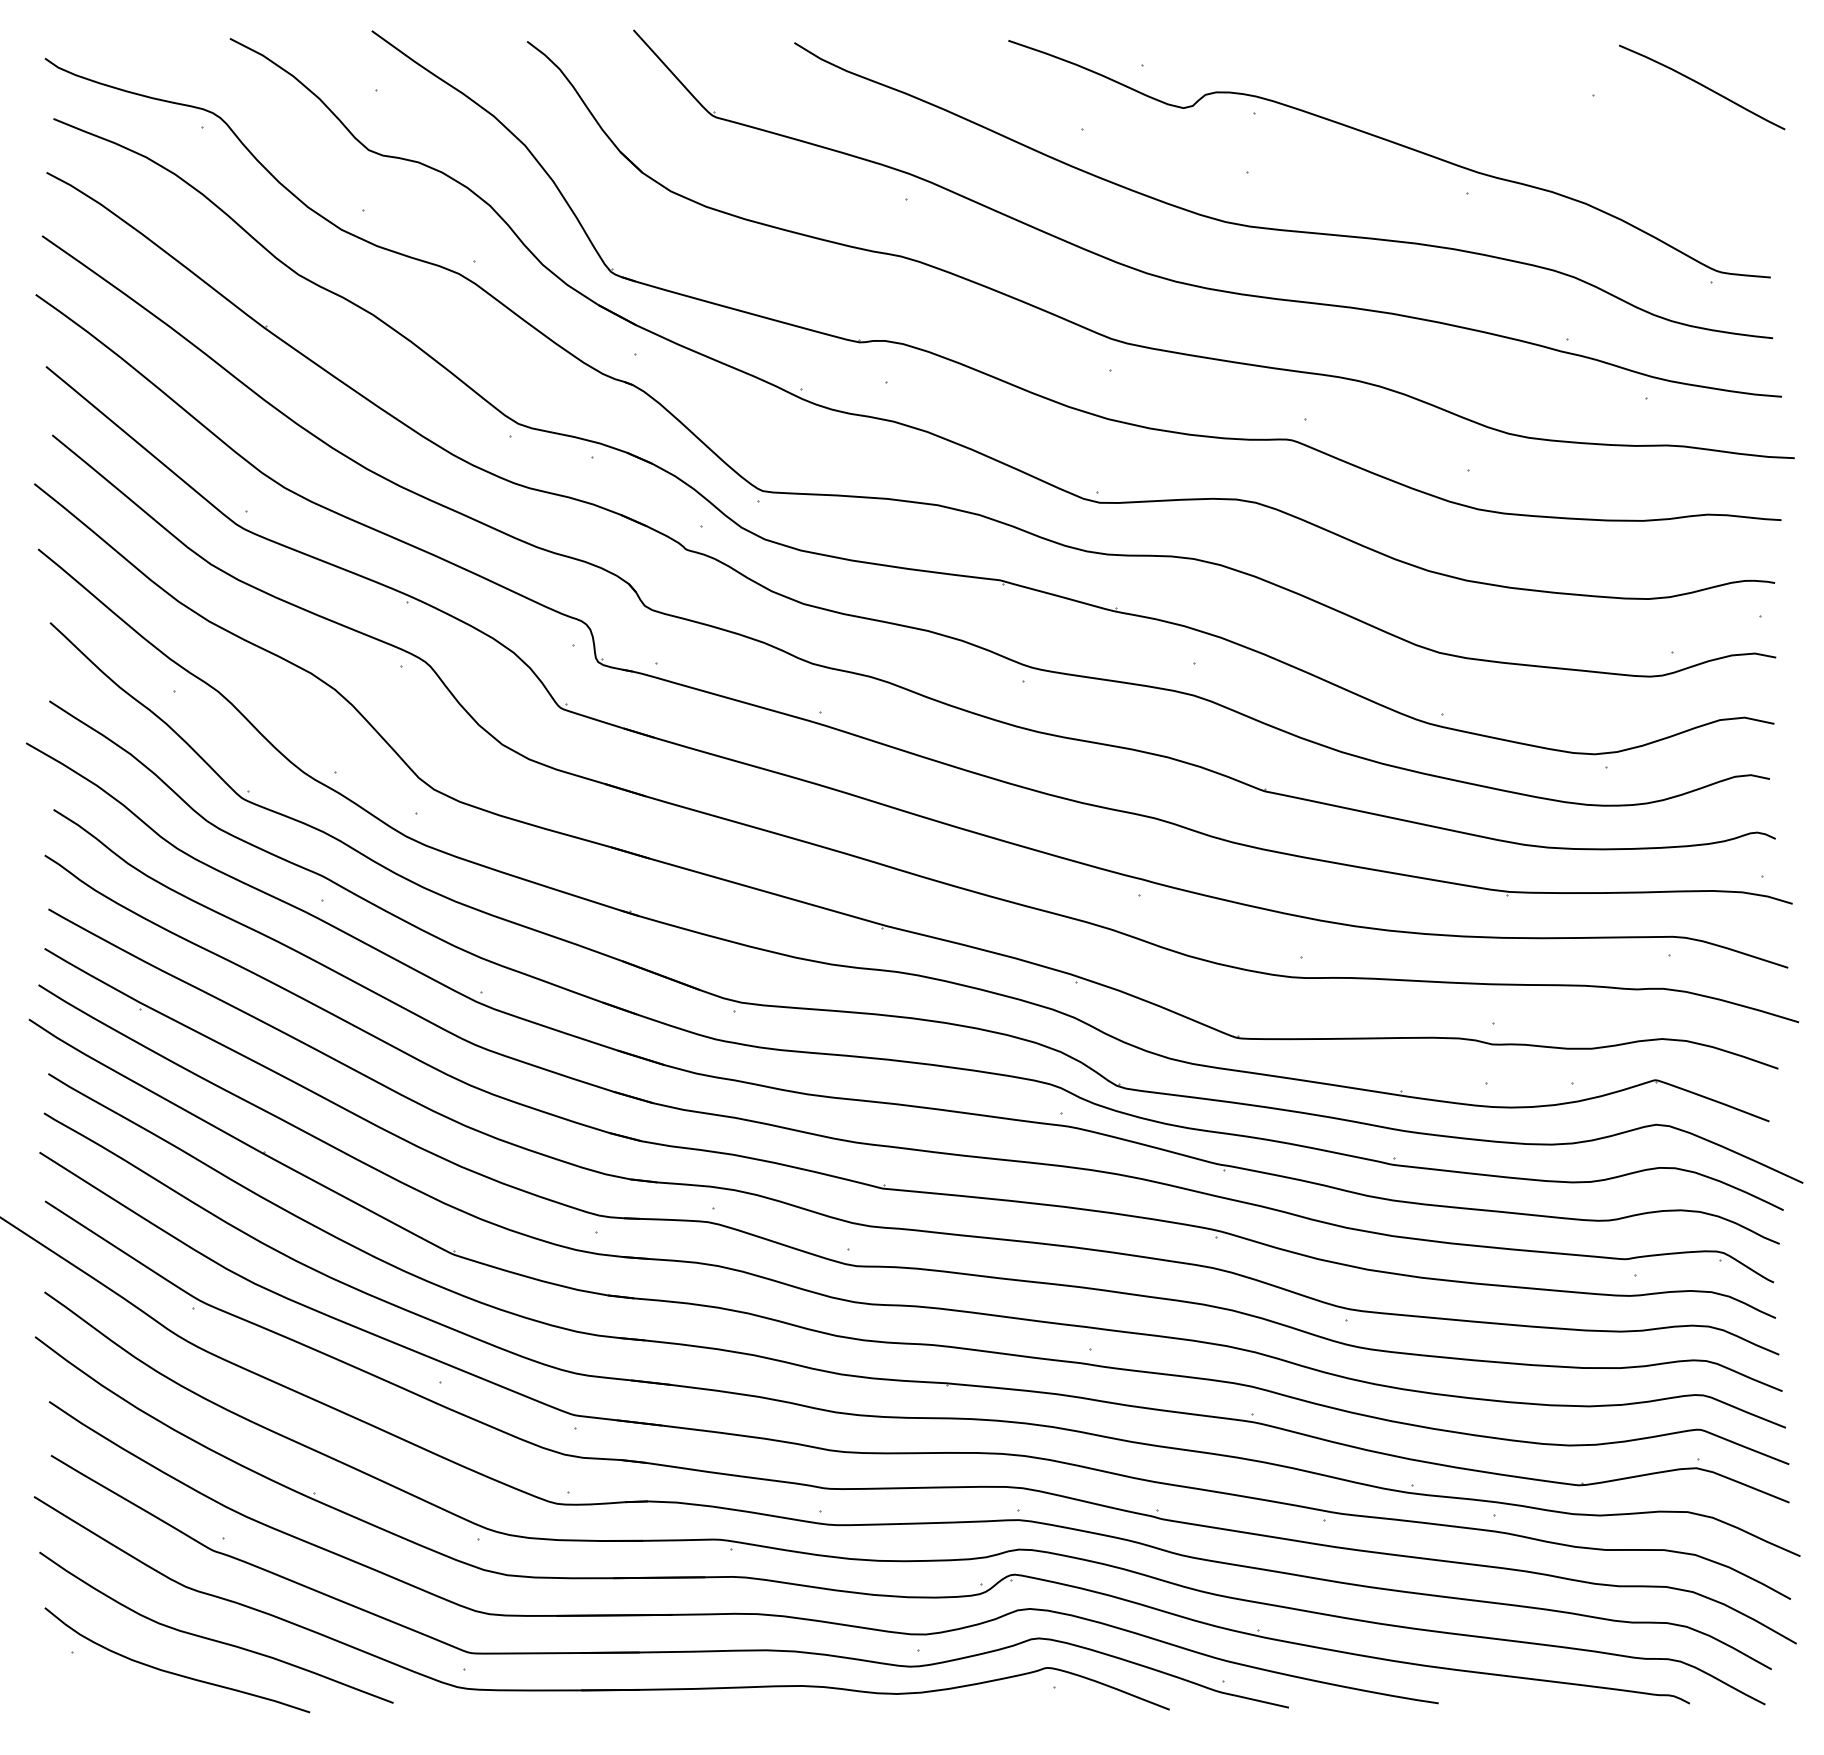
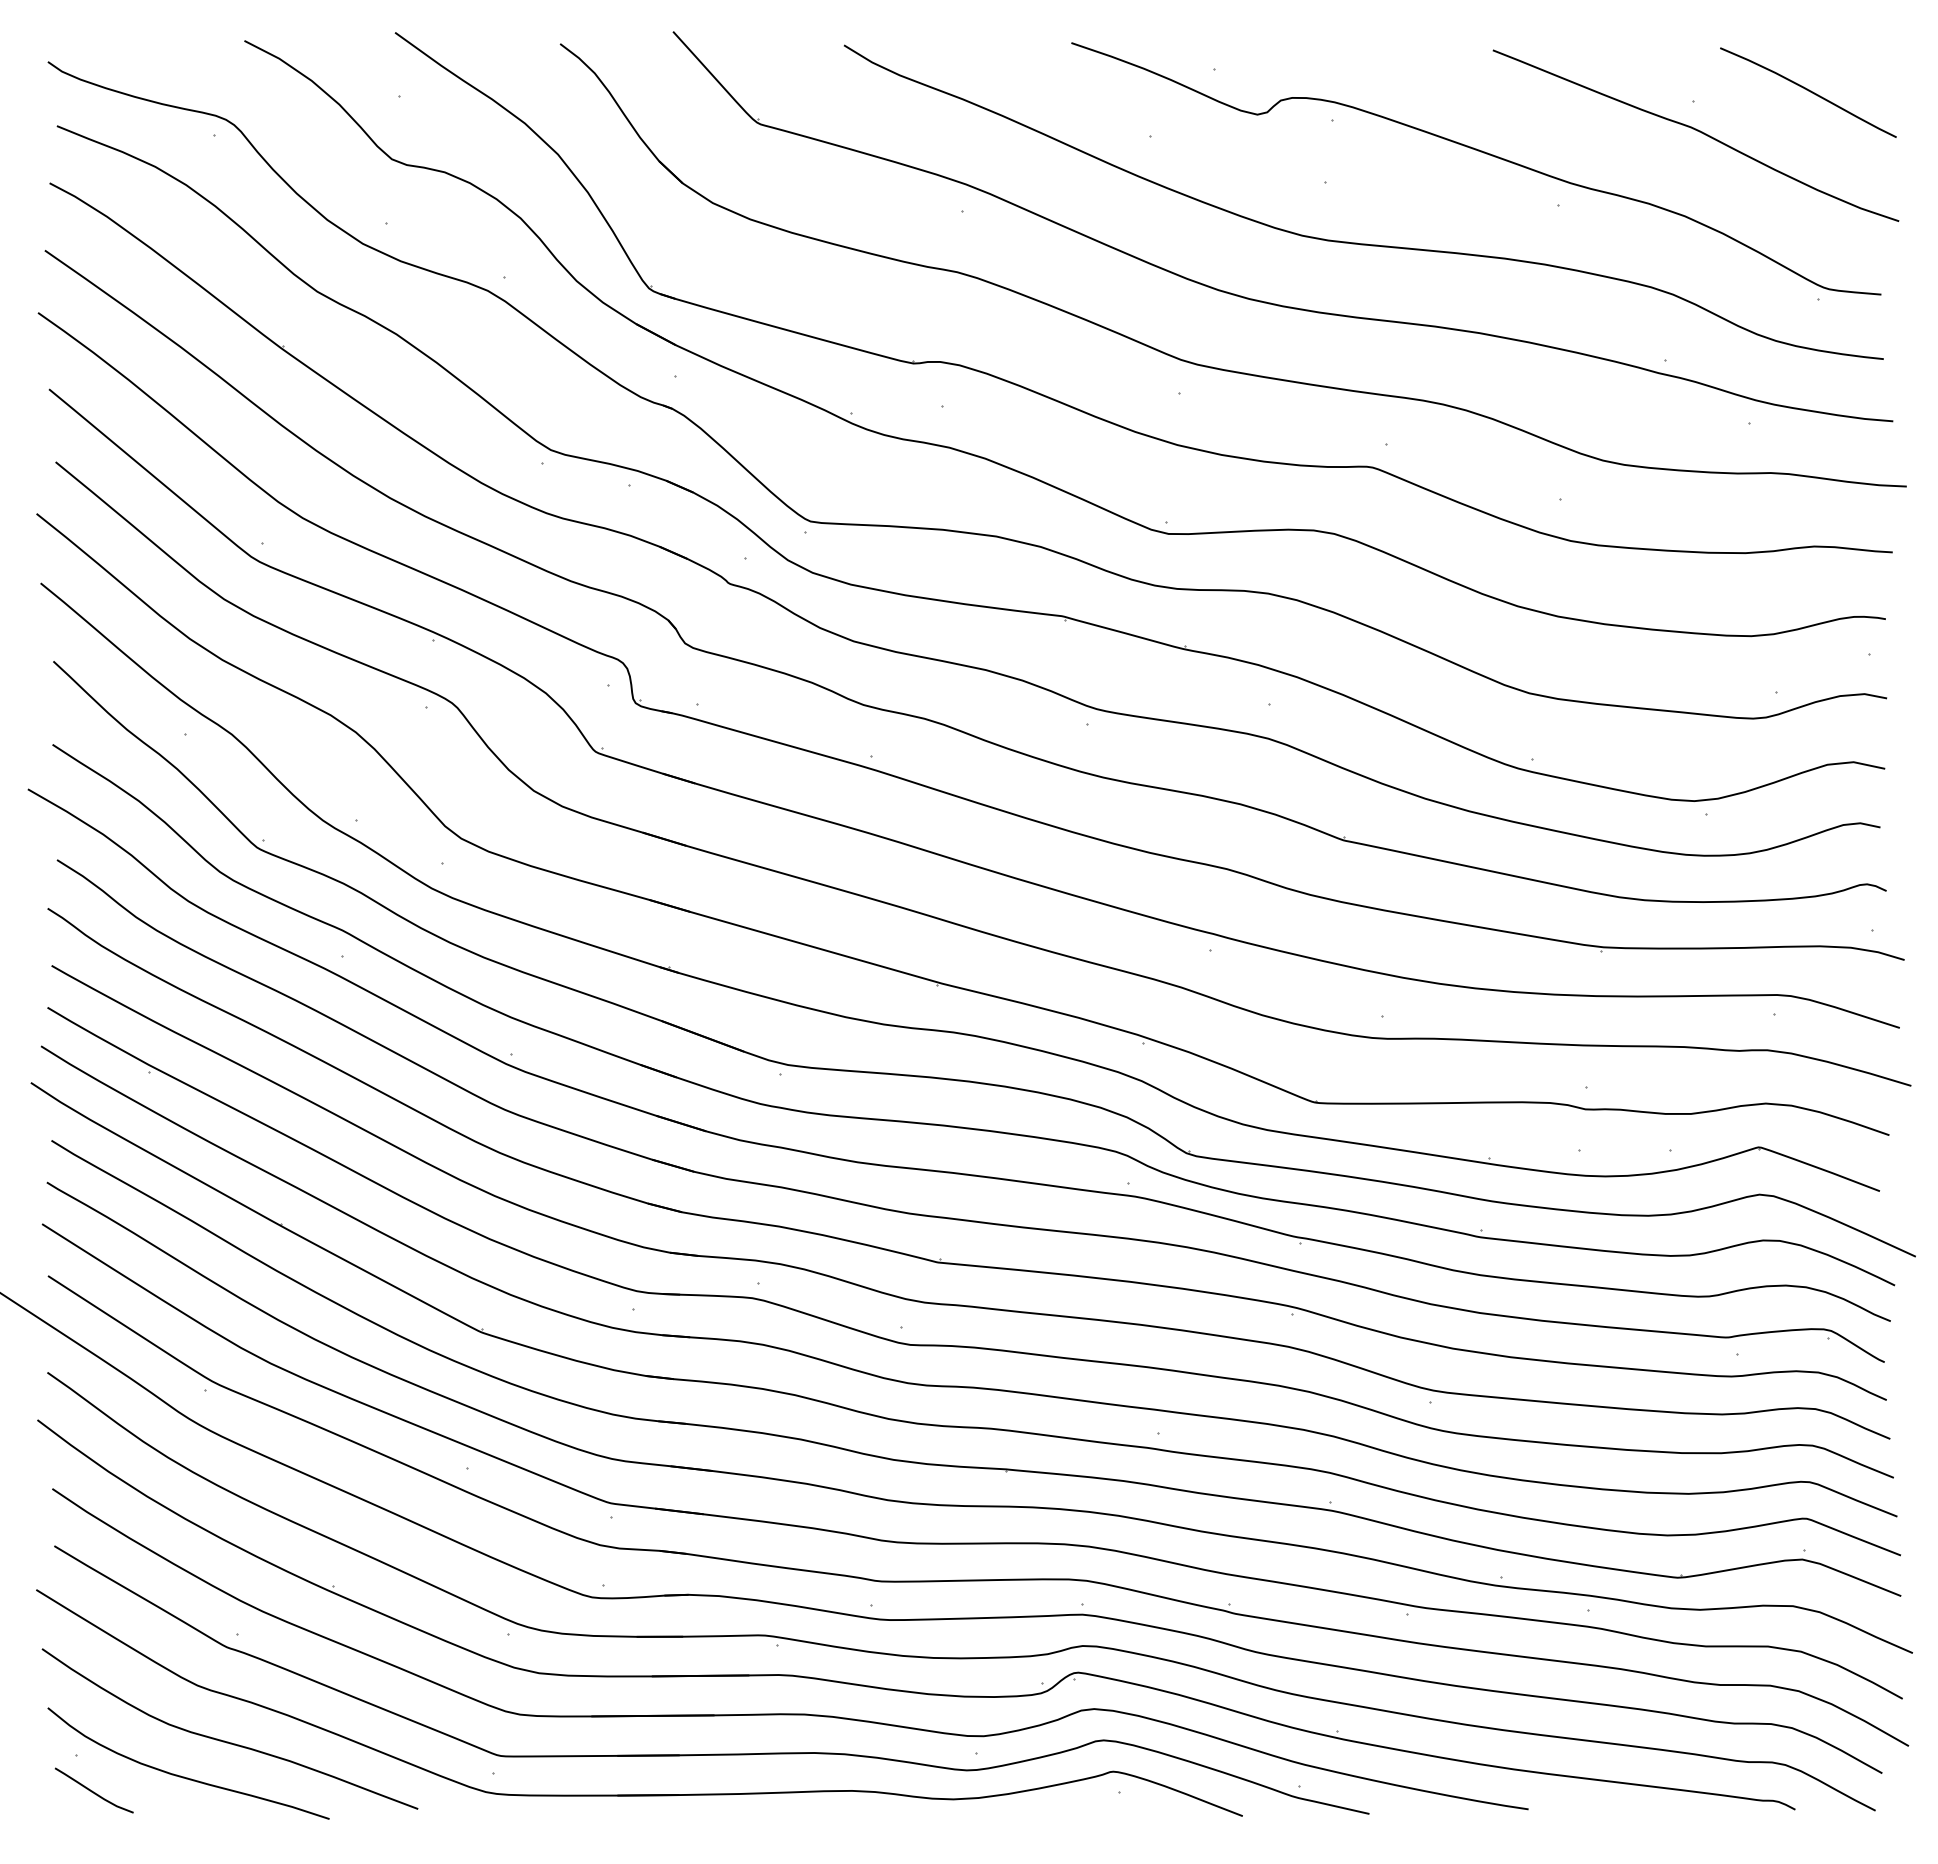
curve: (1597, 123) -> (1697, 131), added
curve: (86, 1685) -> (92, 1790), added

